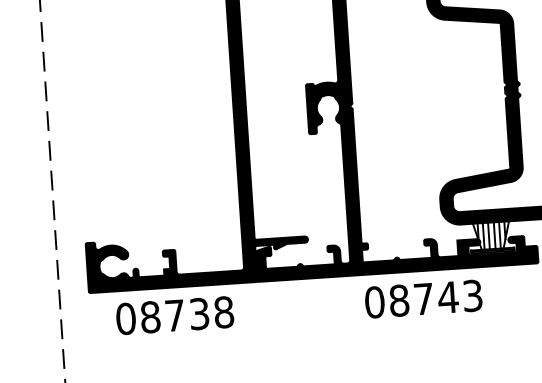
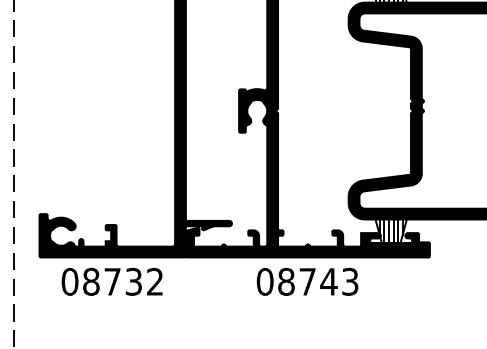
text: (423, 298) -> (307, 281), moved
text: (224, 311) -> (155, 281), 08738 -> 08732

